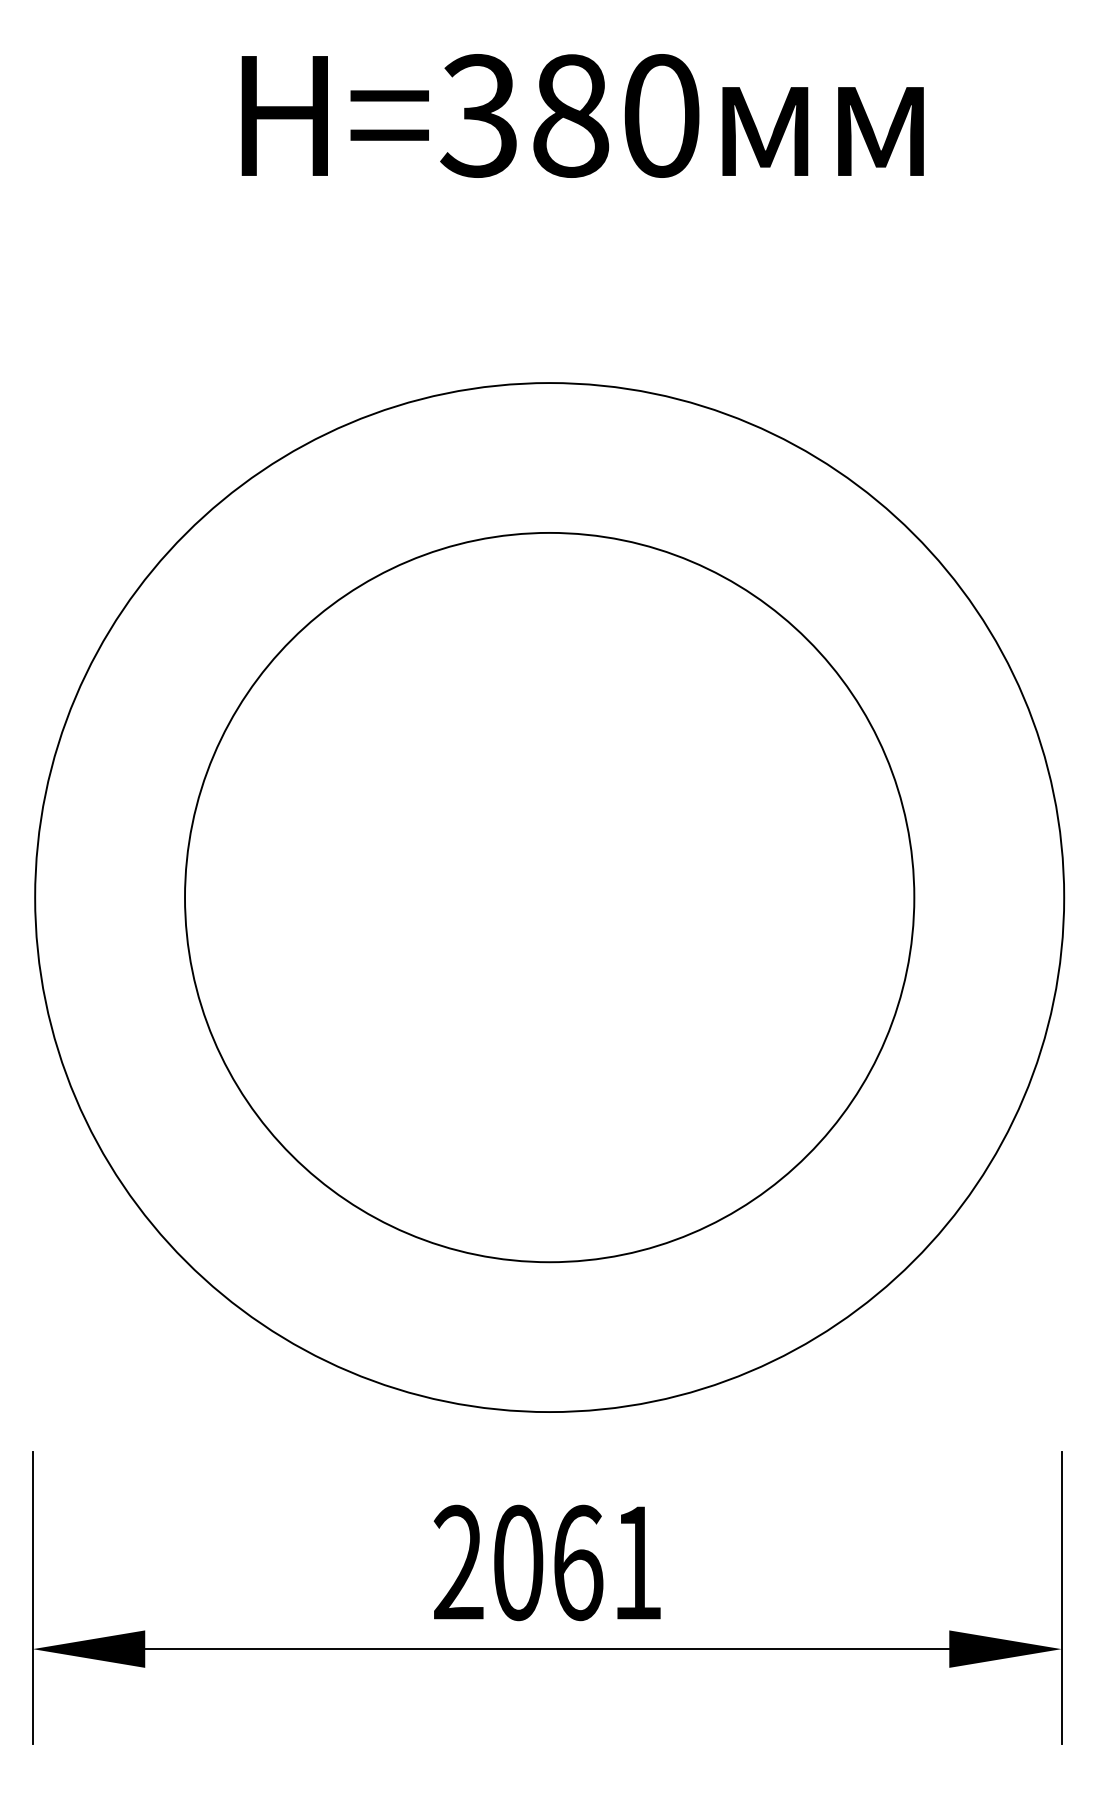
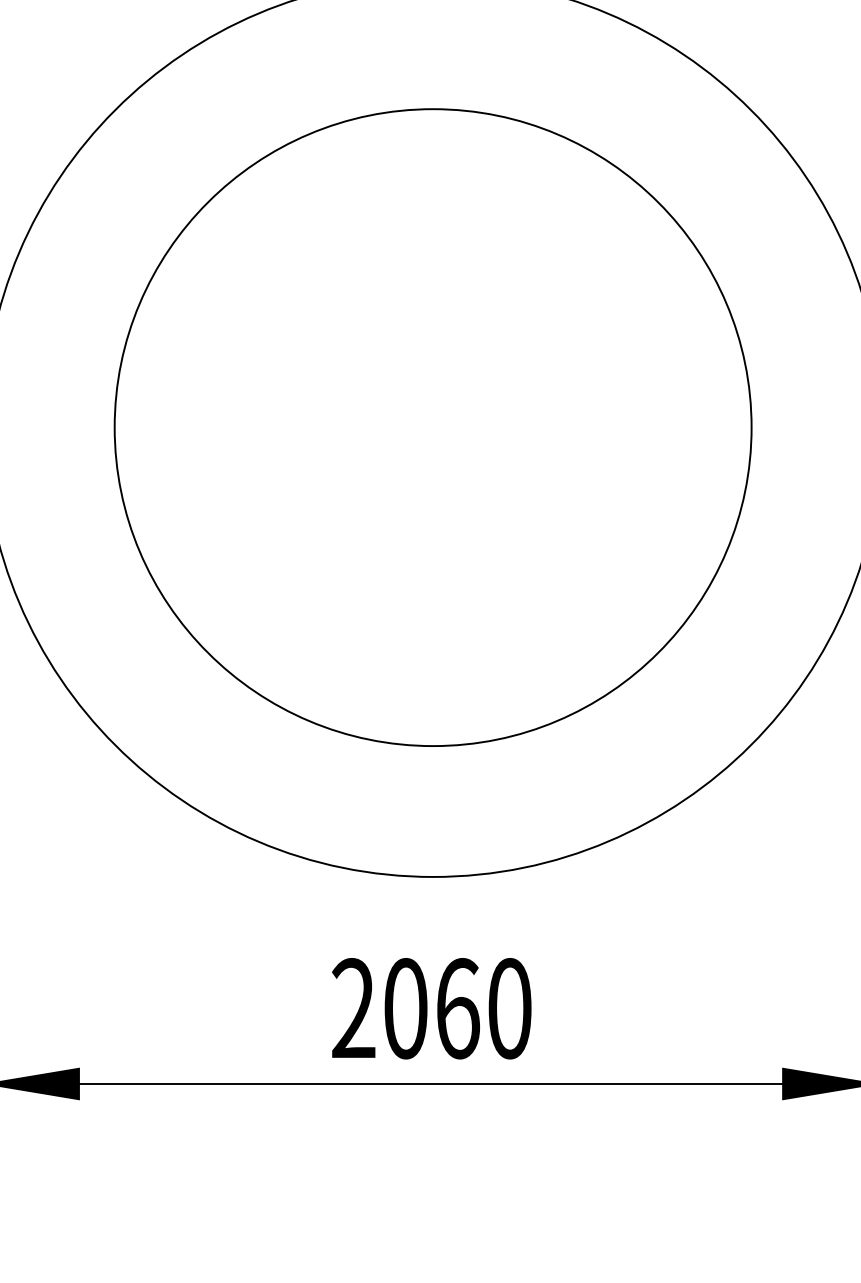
text: (637, 1562) -> (509, 1008), 2061 -> 2060

